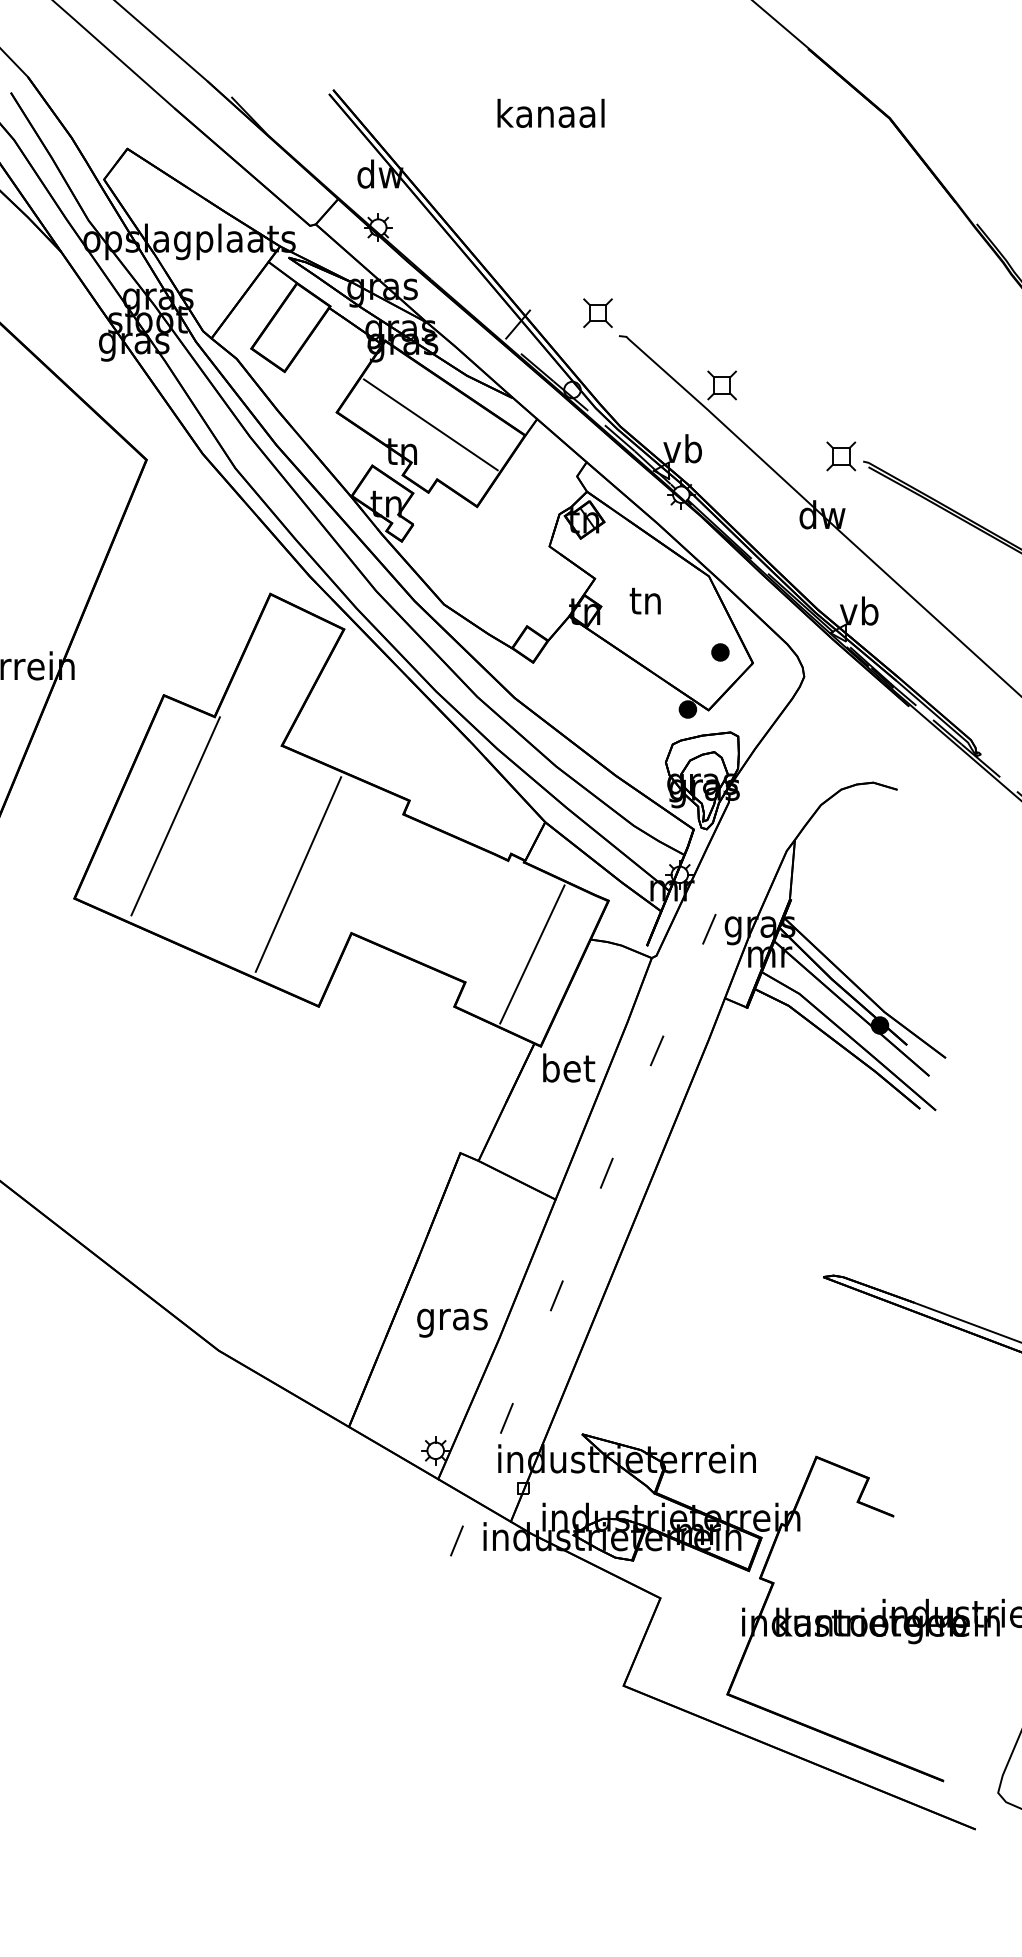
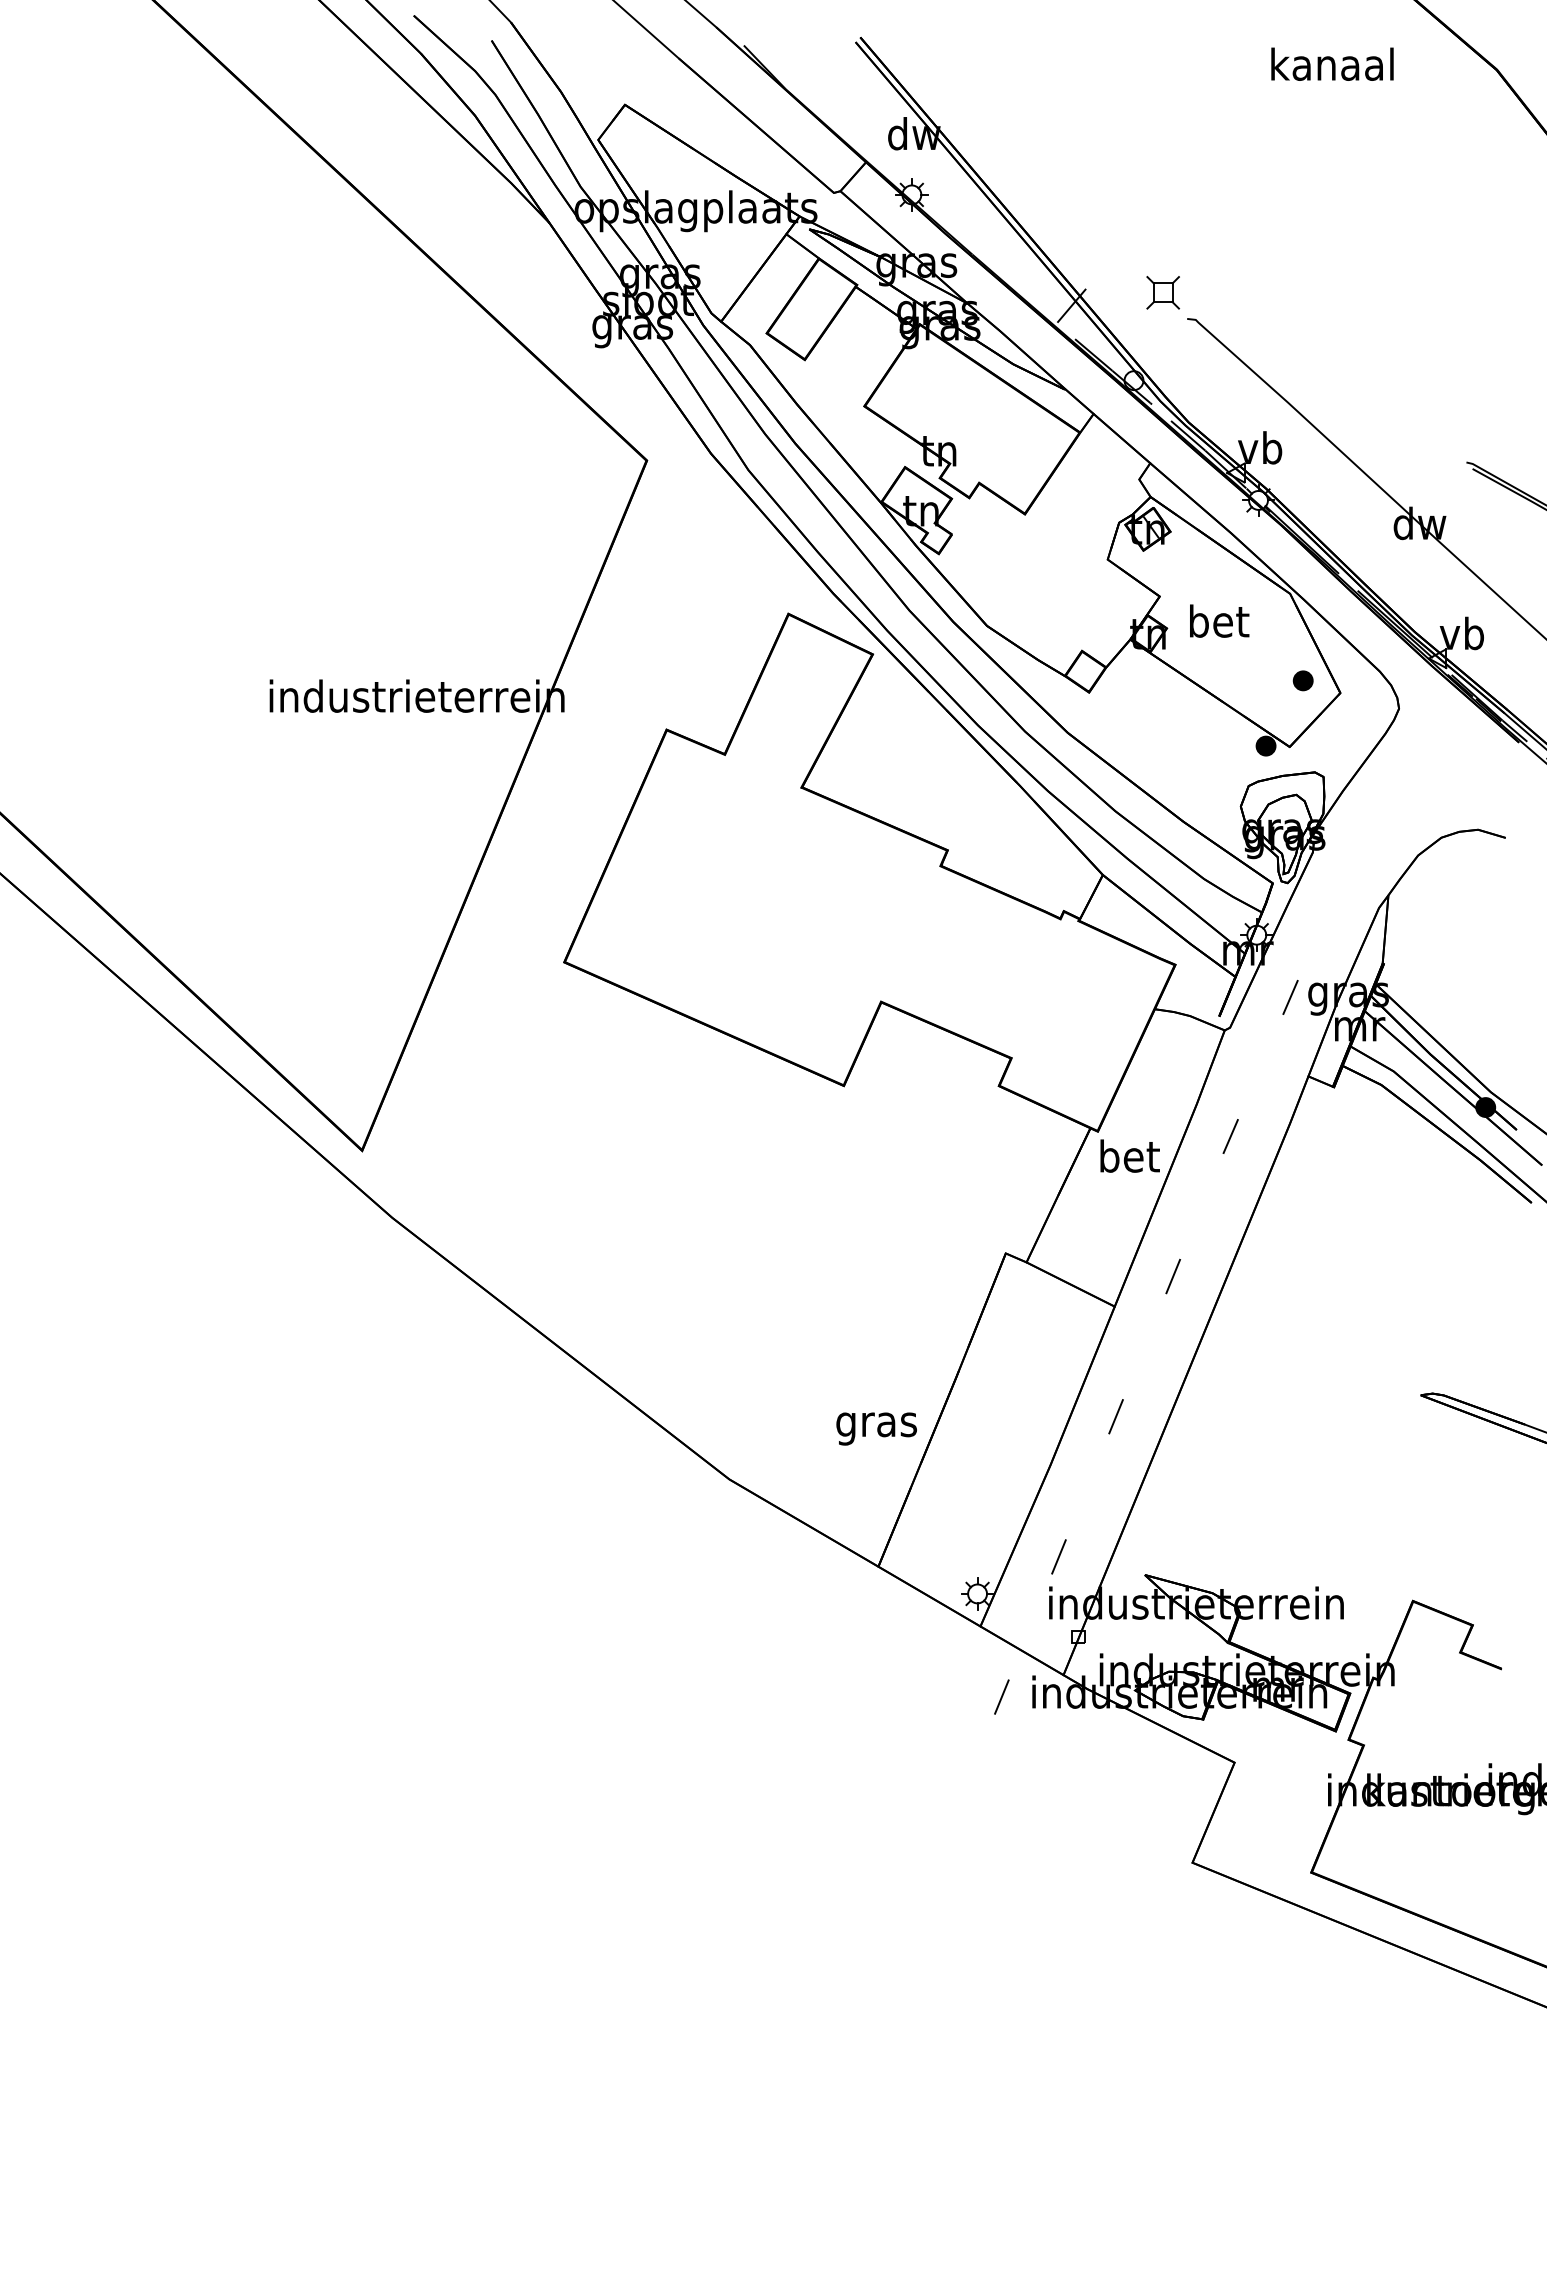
text: (551, 112) -> (1332, 63), moved
part: (722, 385) -> (1305, 375), removed
line: (430, 424) -> (971, 420), removed
part: (841, 456) -> (1441, 456), removed
text: (647, 599) -> (1219, 620), tn -> bet
line: (175, 815) -> (679, 867), removed
line: (298, 874) -> (820, 934), removed
line: (531, 954) -> (1087, 1026), removed
text: (452, 1322) -> (876, 1428), moved

